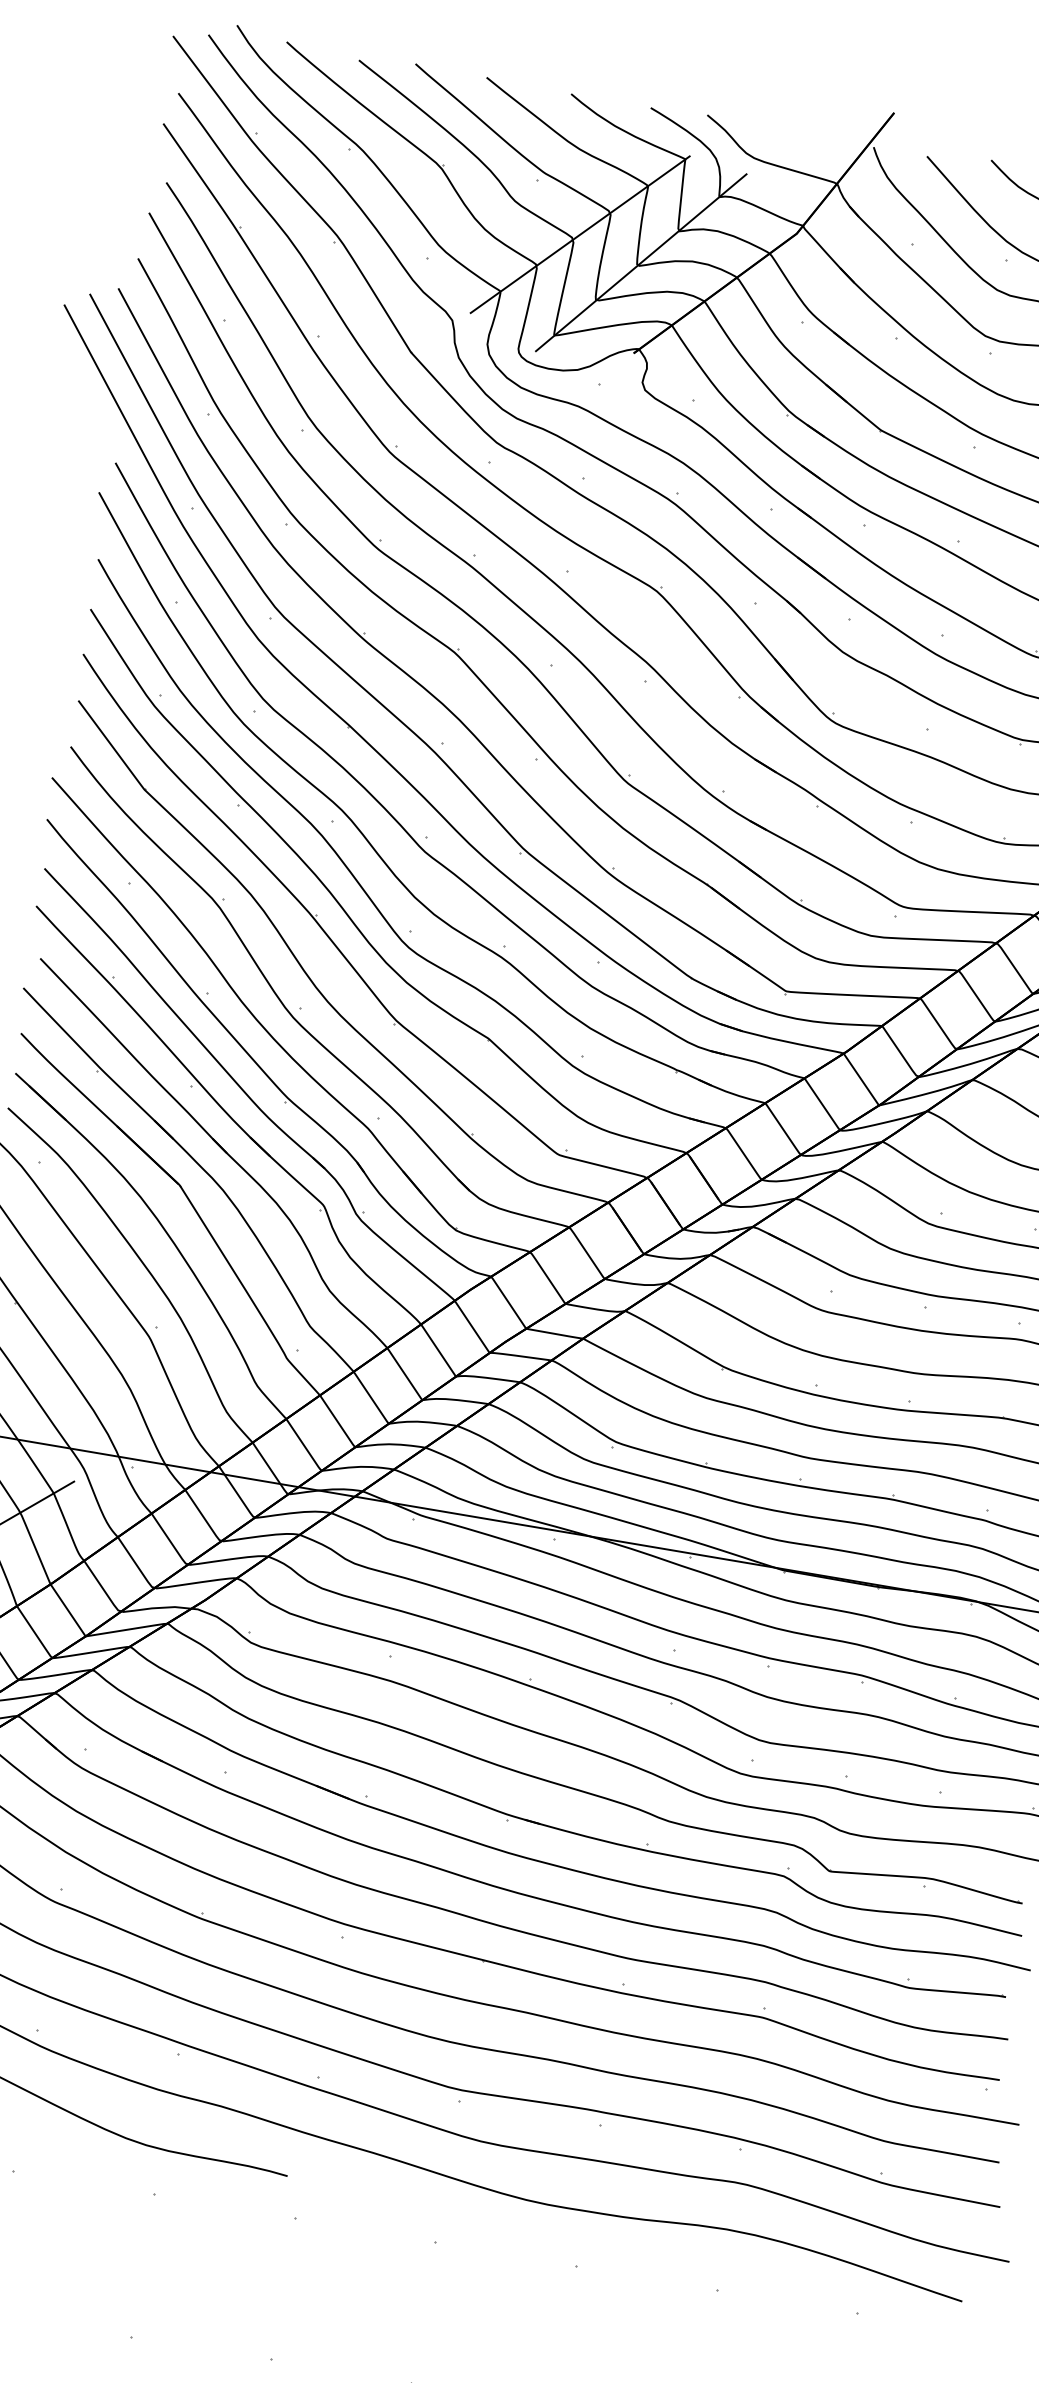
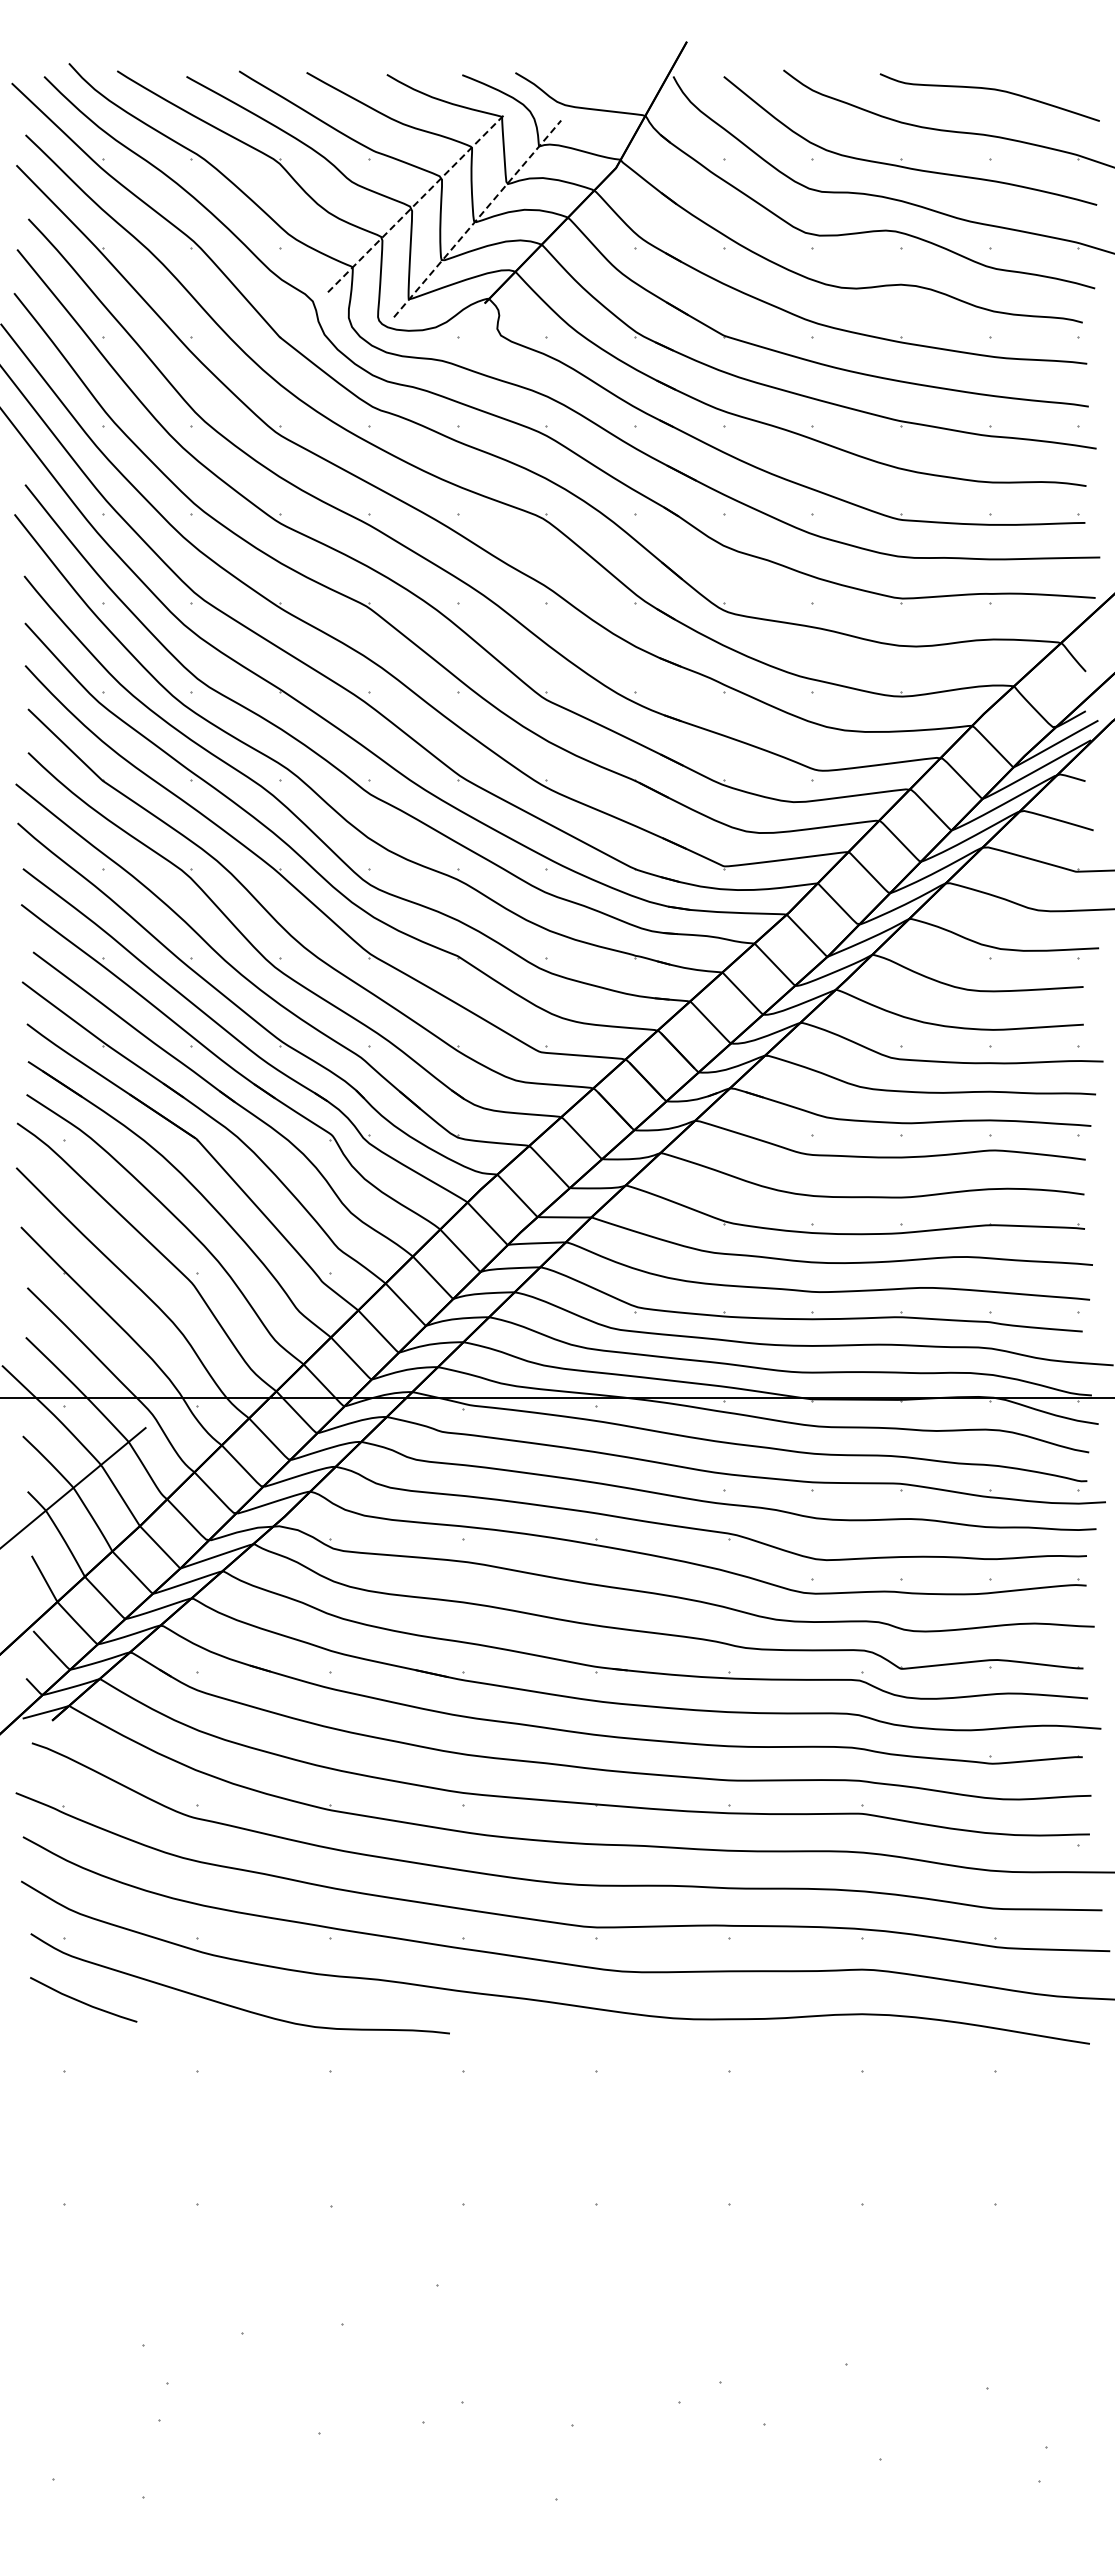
line: (580, 234) -> (417, 202), solid -> dashed
line: (641, 262) -> (477, 218), solid -> dashed

